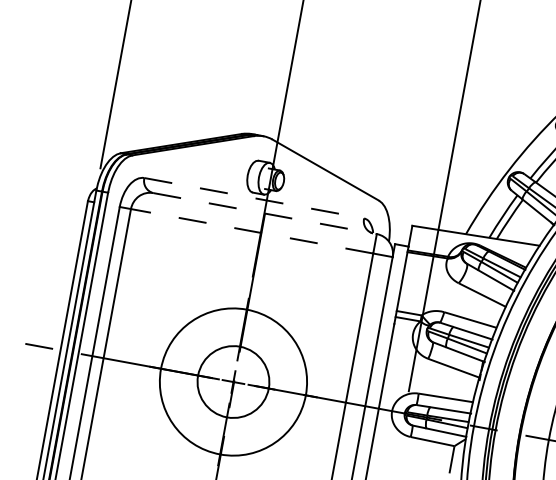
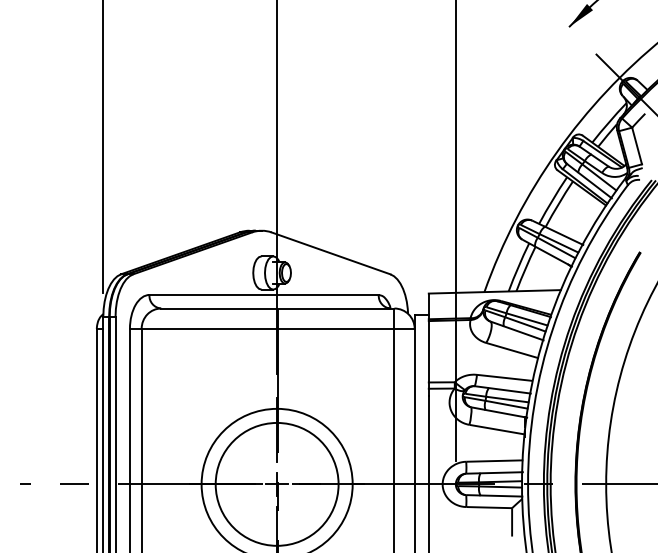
line: (254, 197) -> (264, 294), dashed -> solid
line: (264, 213) -> (277, 308), dashed -> solid
line: (251, 230) -> (267, 328), dashed -> solid
circle: (233, 381) -> (276, 483), size x1.67

